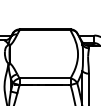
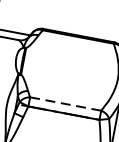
line: (45, 78) -> (66, 104), solid -> dashed

